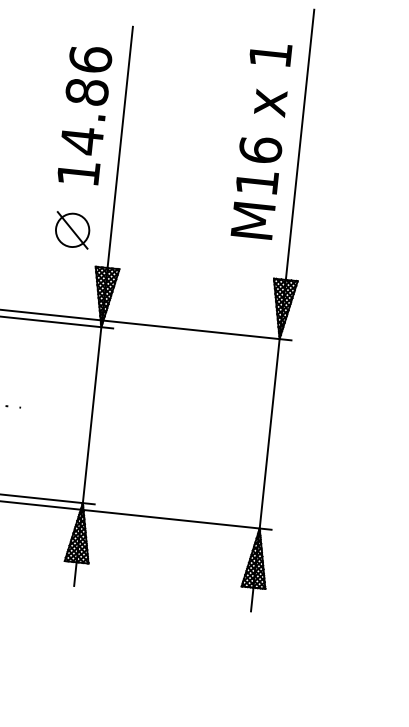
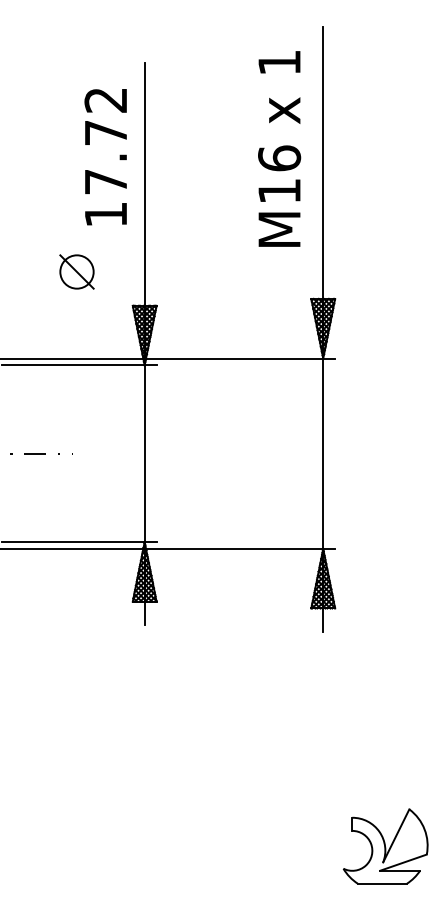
text: (85, 100) -> (105, 141), 14.86 -> 17.72
text: (261, 140) -> (279, 148), moved
part: (72, 229) -> (76, 271), moved

